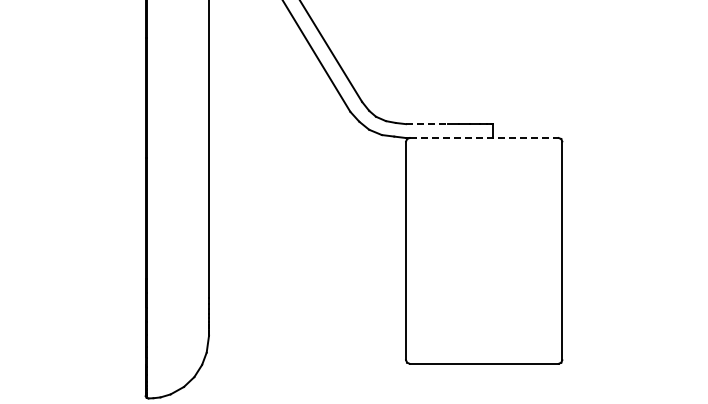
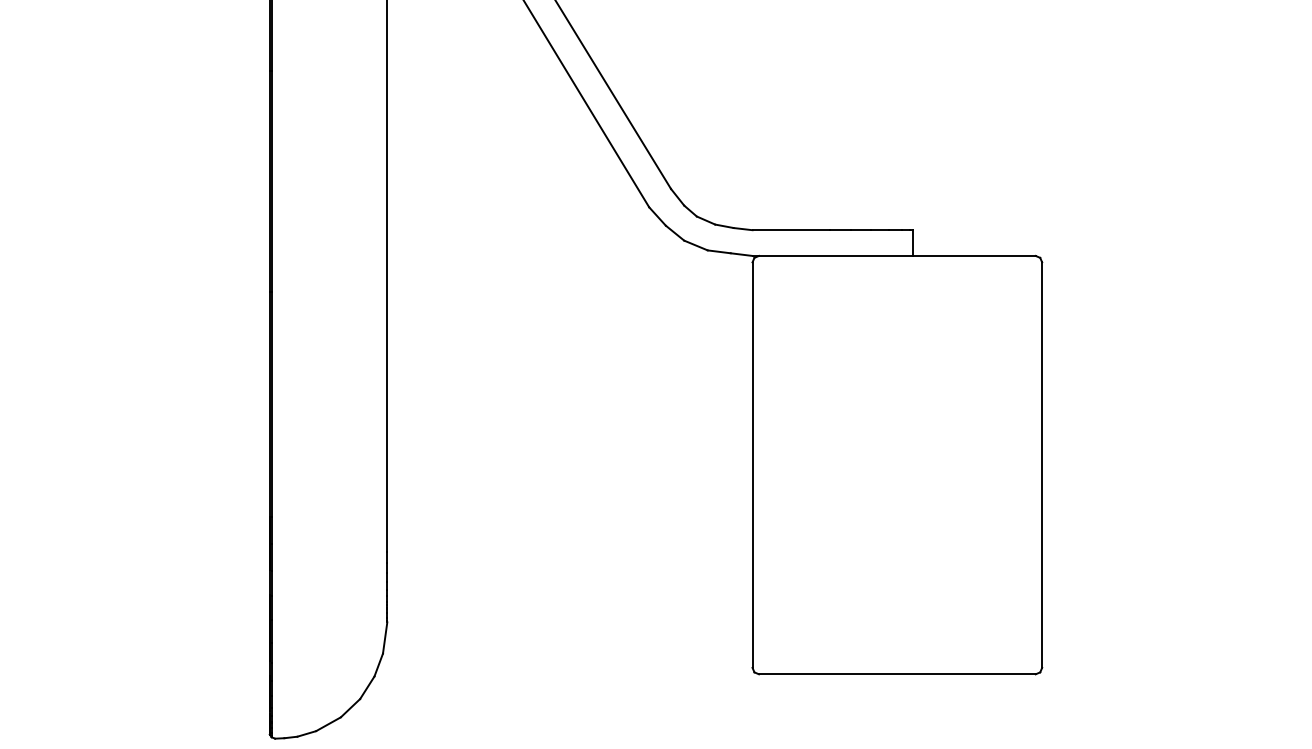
line: (426, 124) -> (790, 230), dashed -> solid
line: (484, 138) -> (897, 256), dashed -> solid

